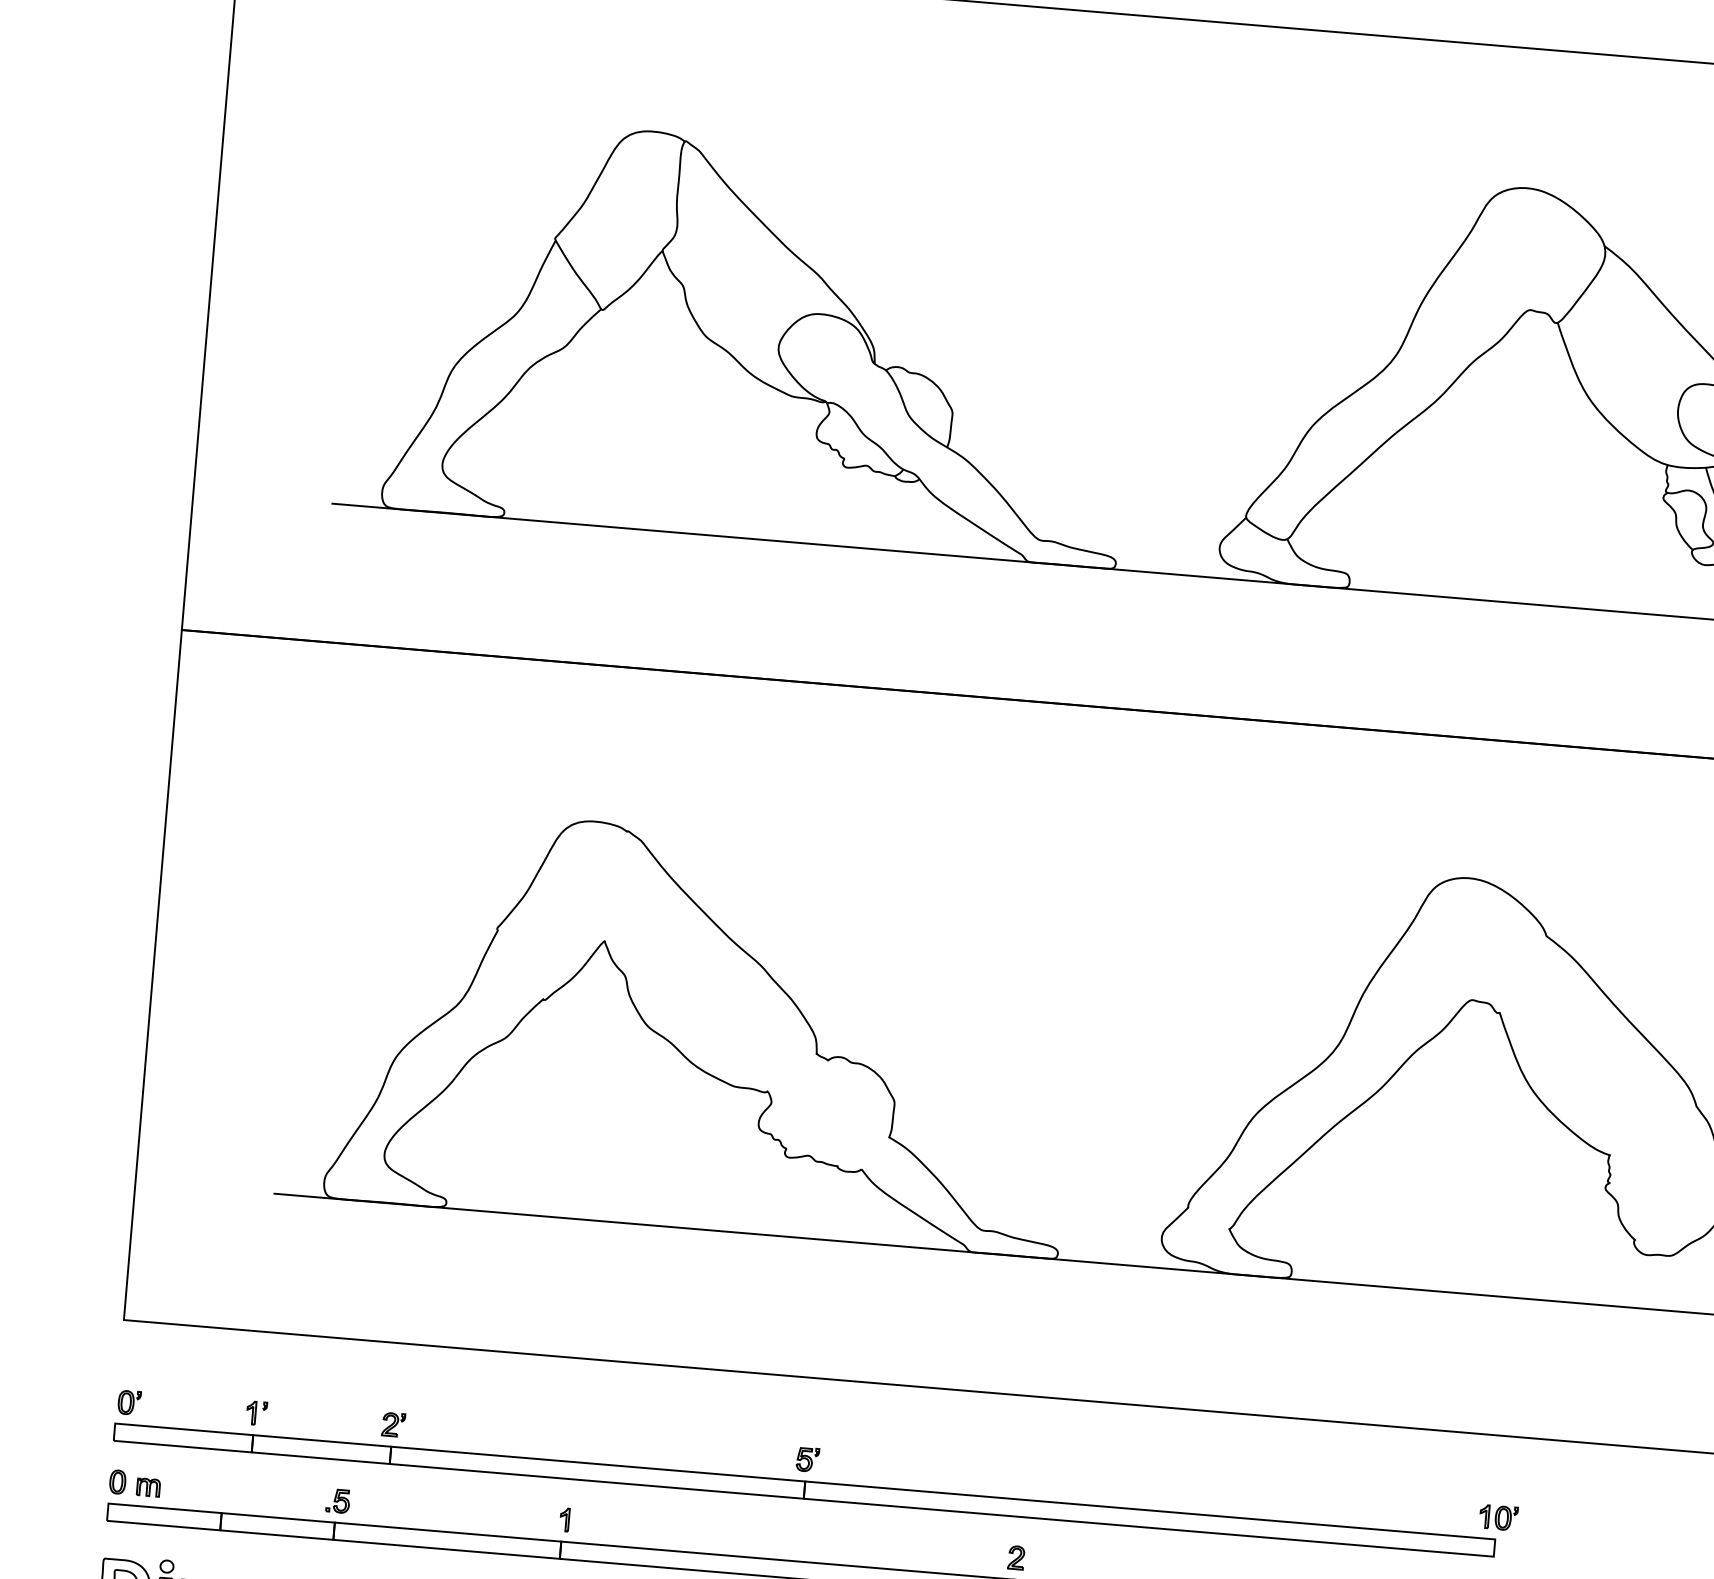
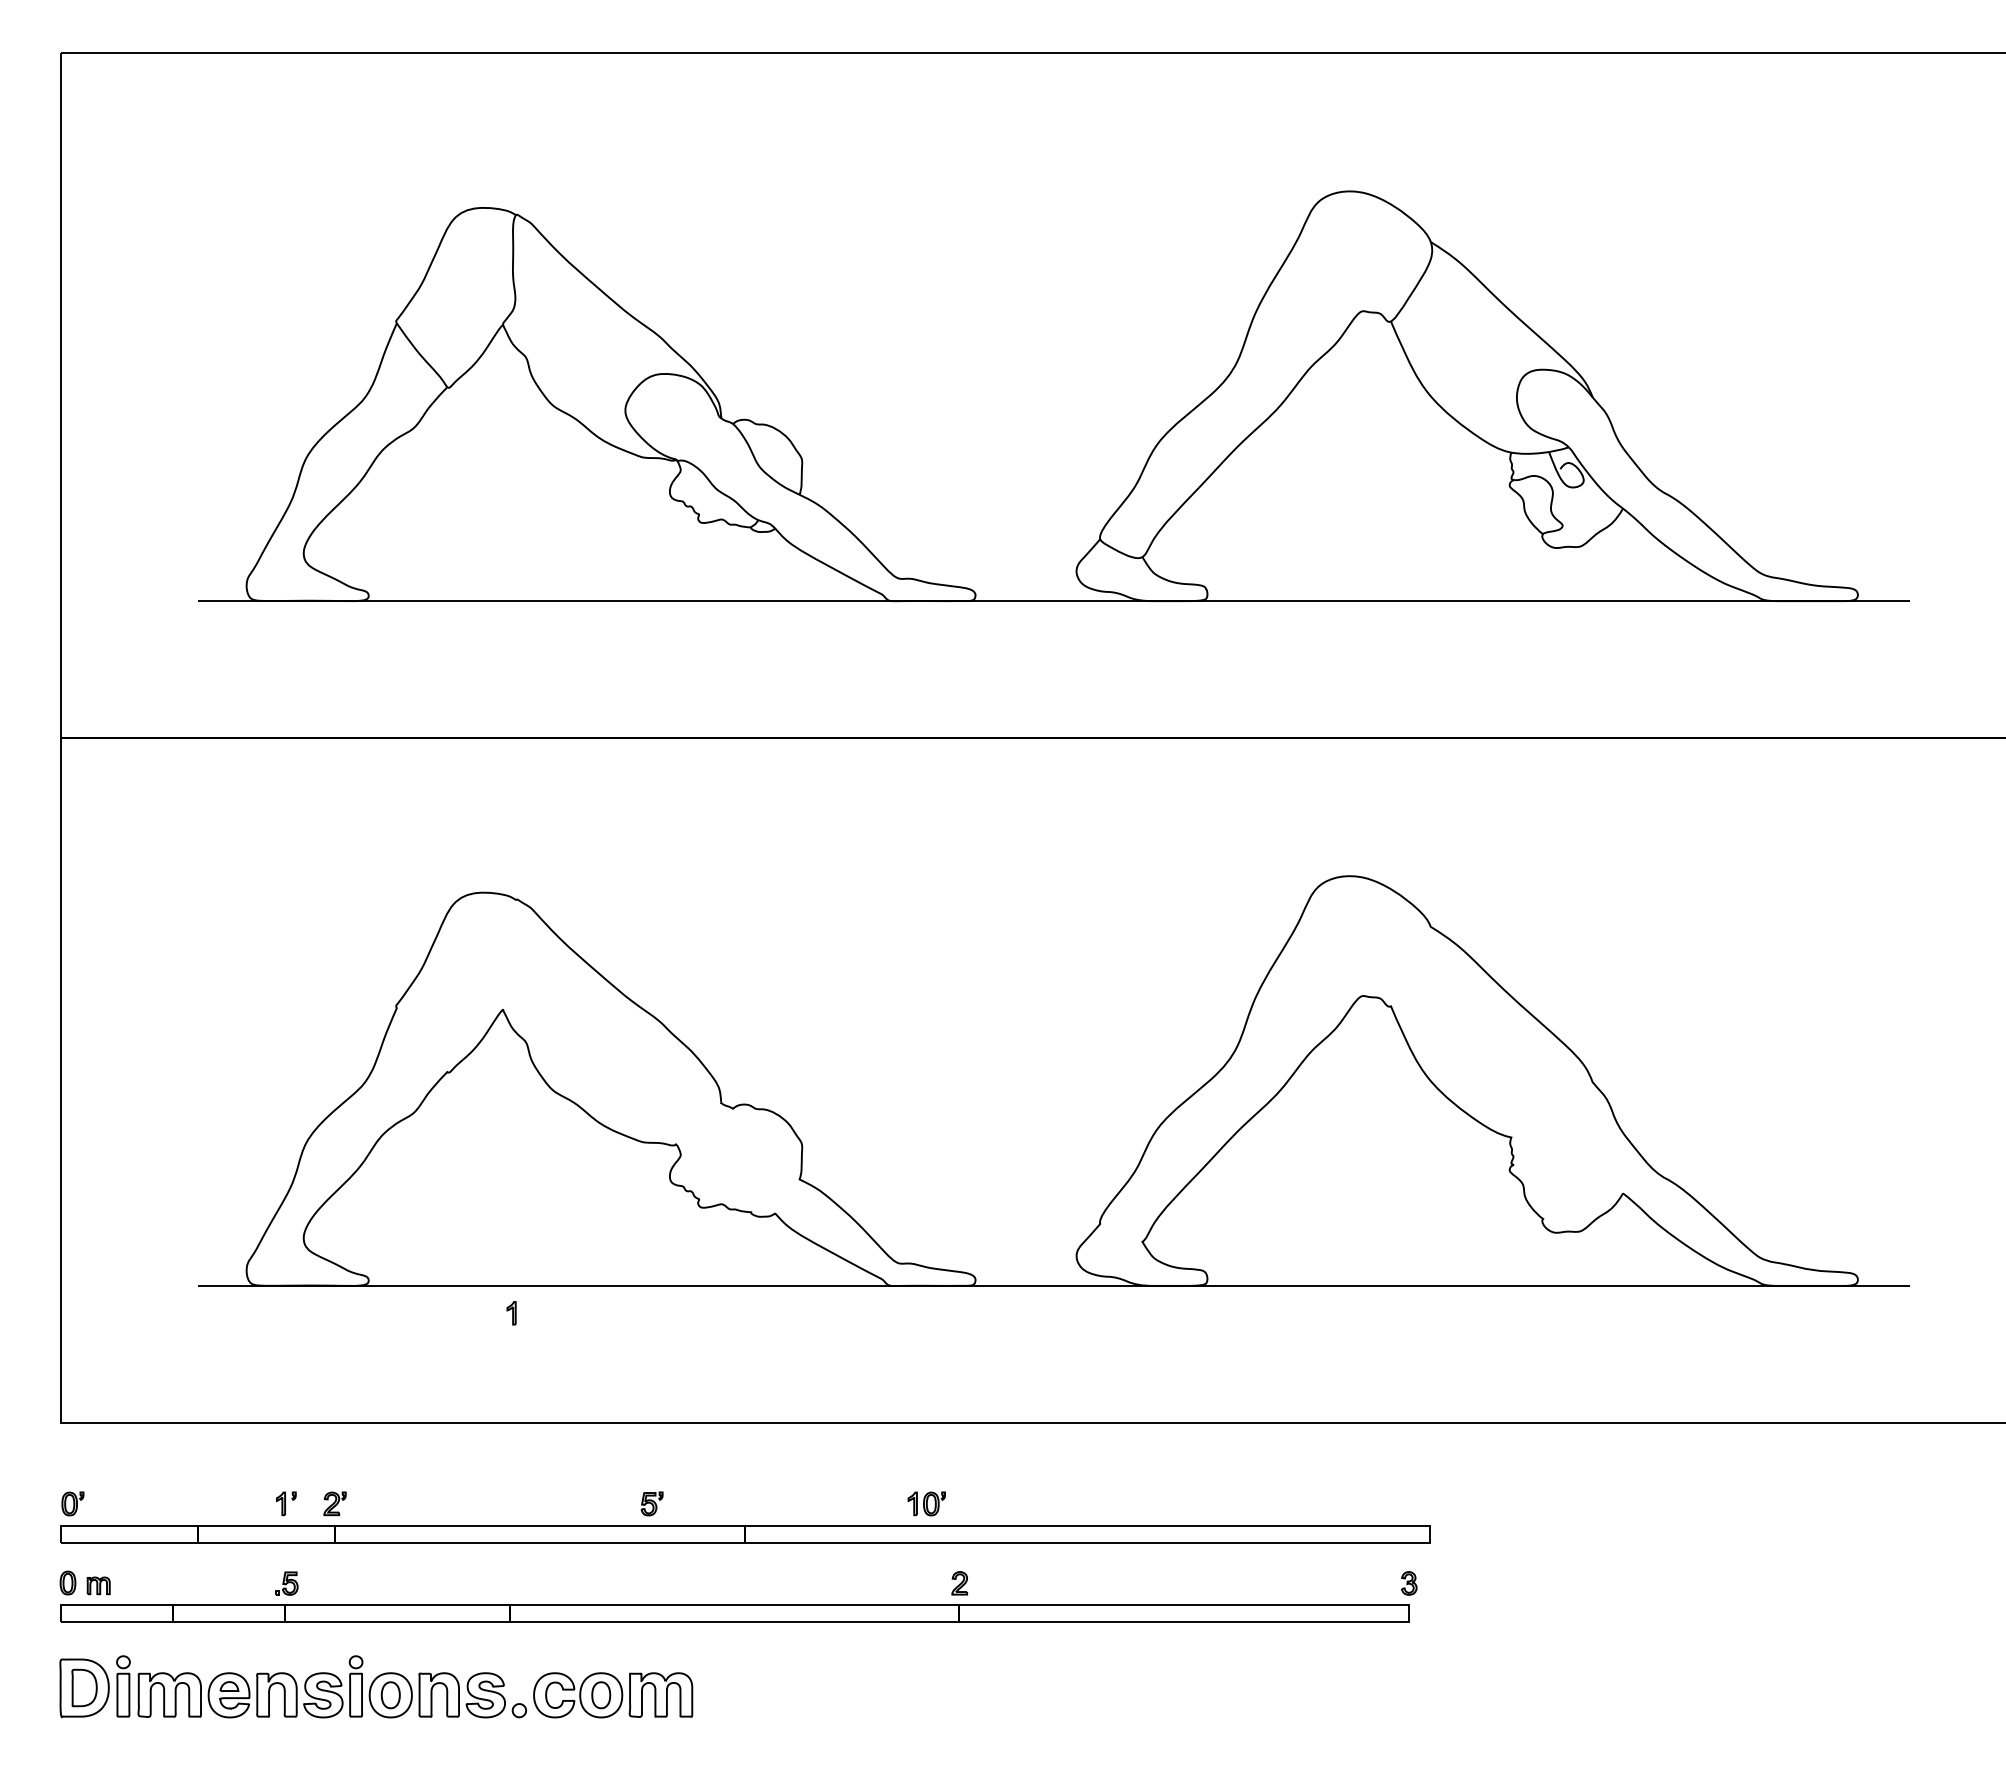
part: (257, 1413) -> (286, 1503), moved
part: (807, 1459) -> (651, 1503), moved
part: (1498, 1517) -> (926, 1503), moved
part: (564, 1520) -> (511, 1313), moved

